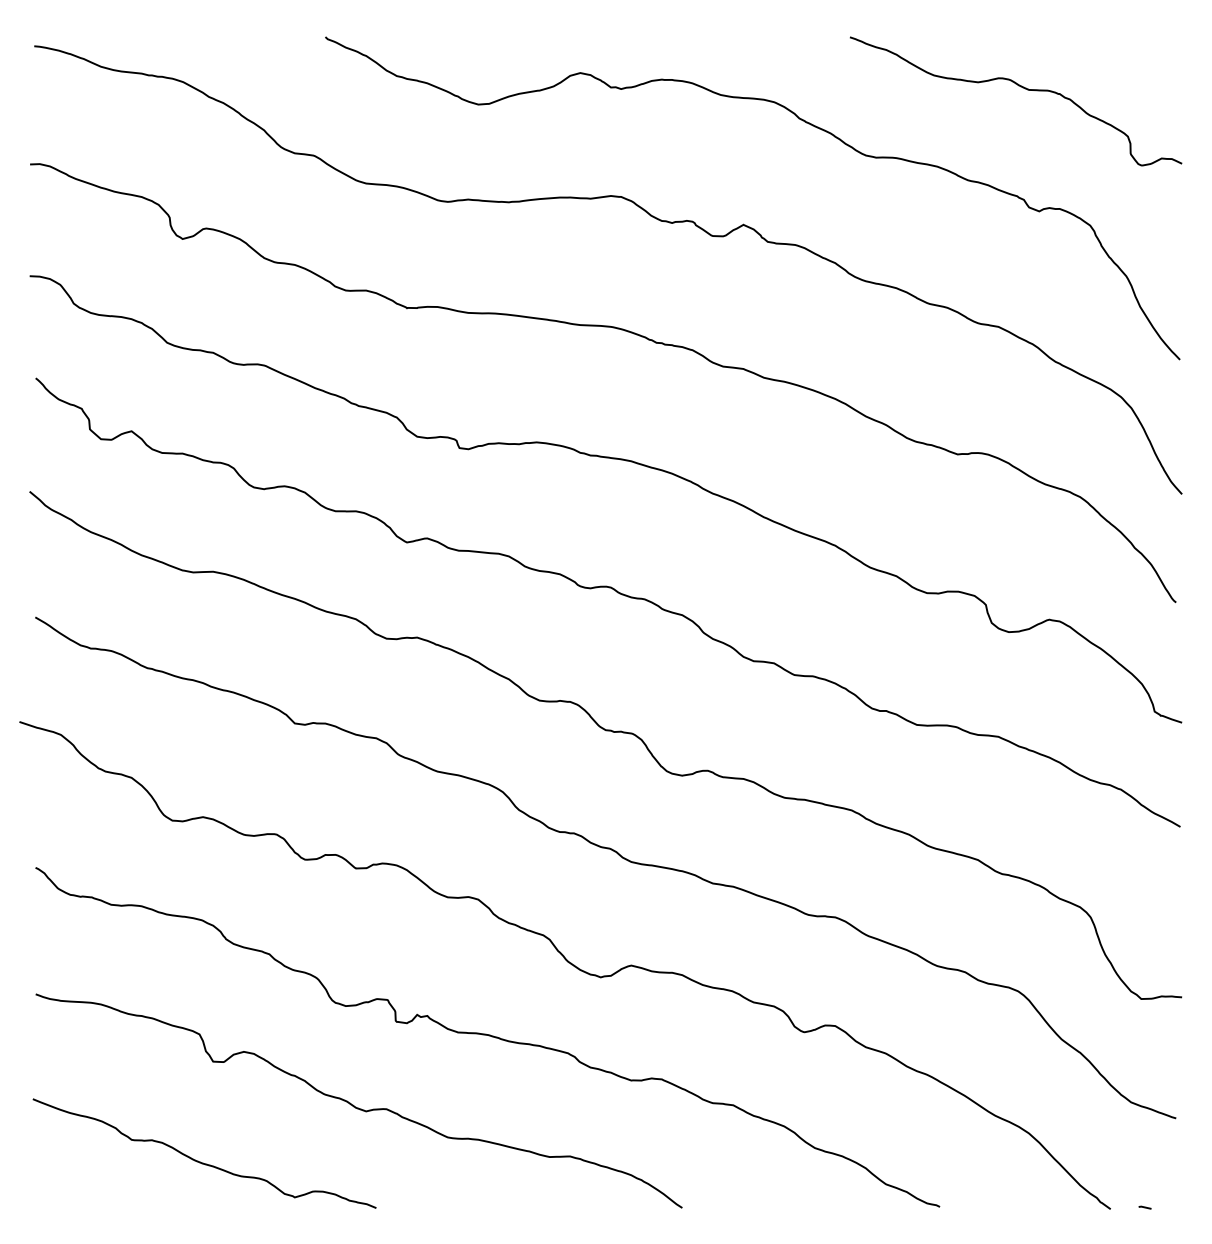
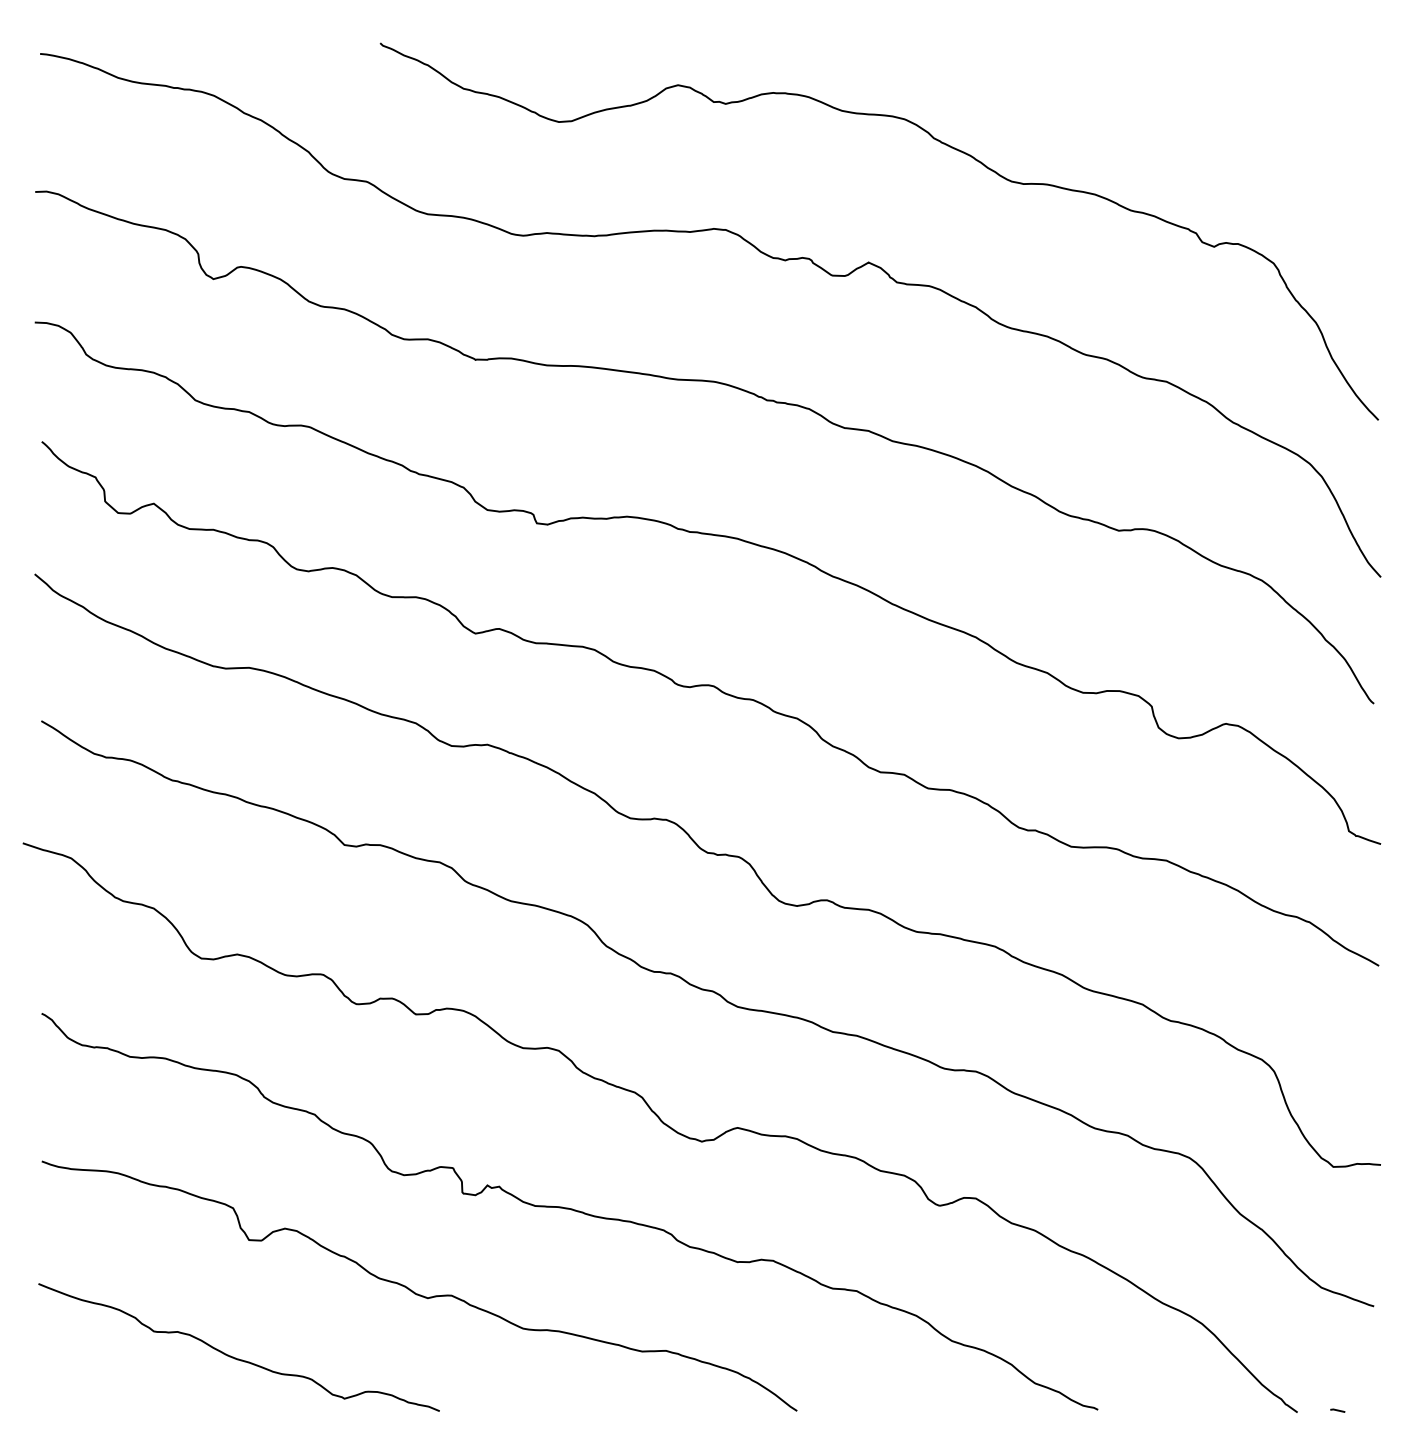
curve: (1022, 88) -> (1194, 103), removed

